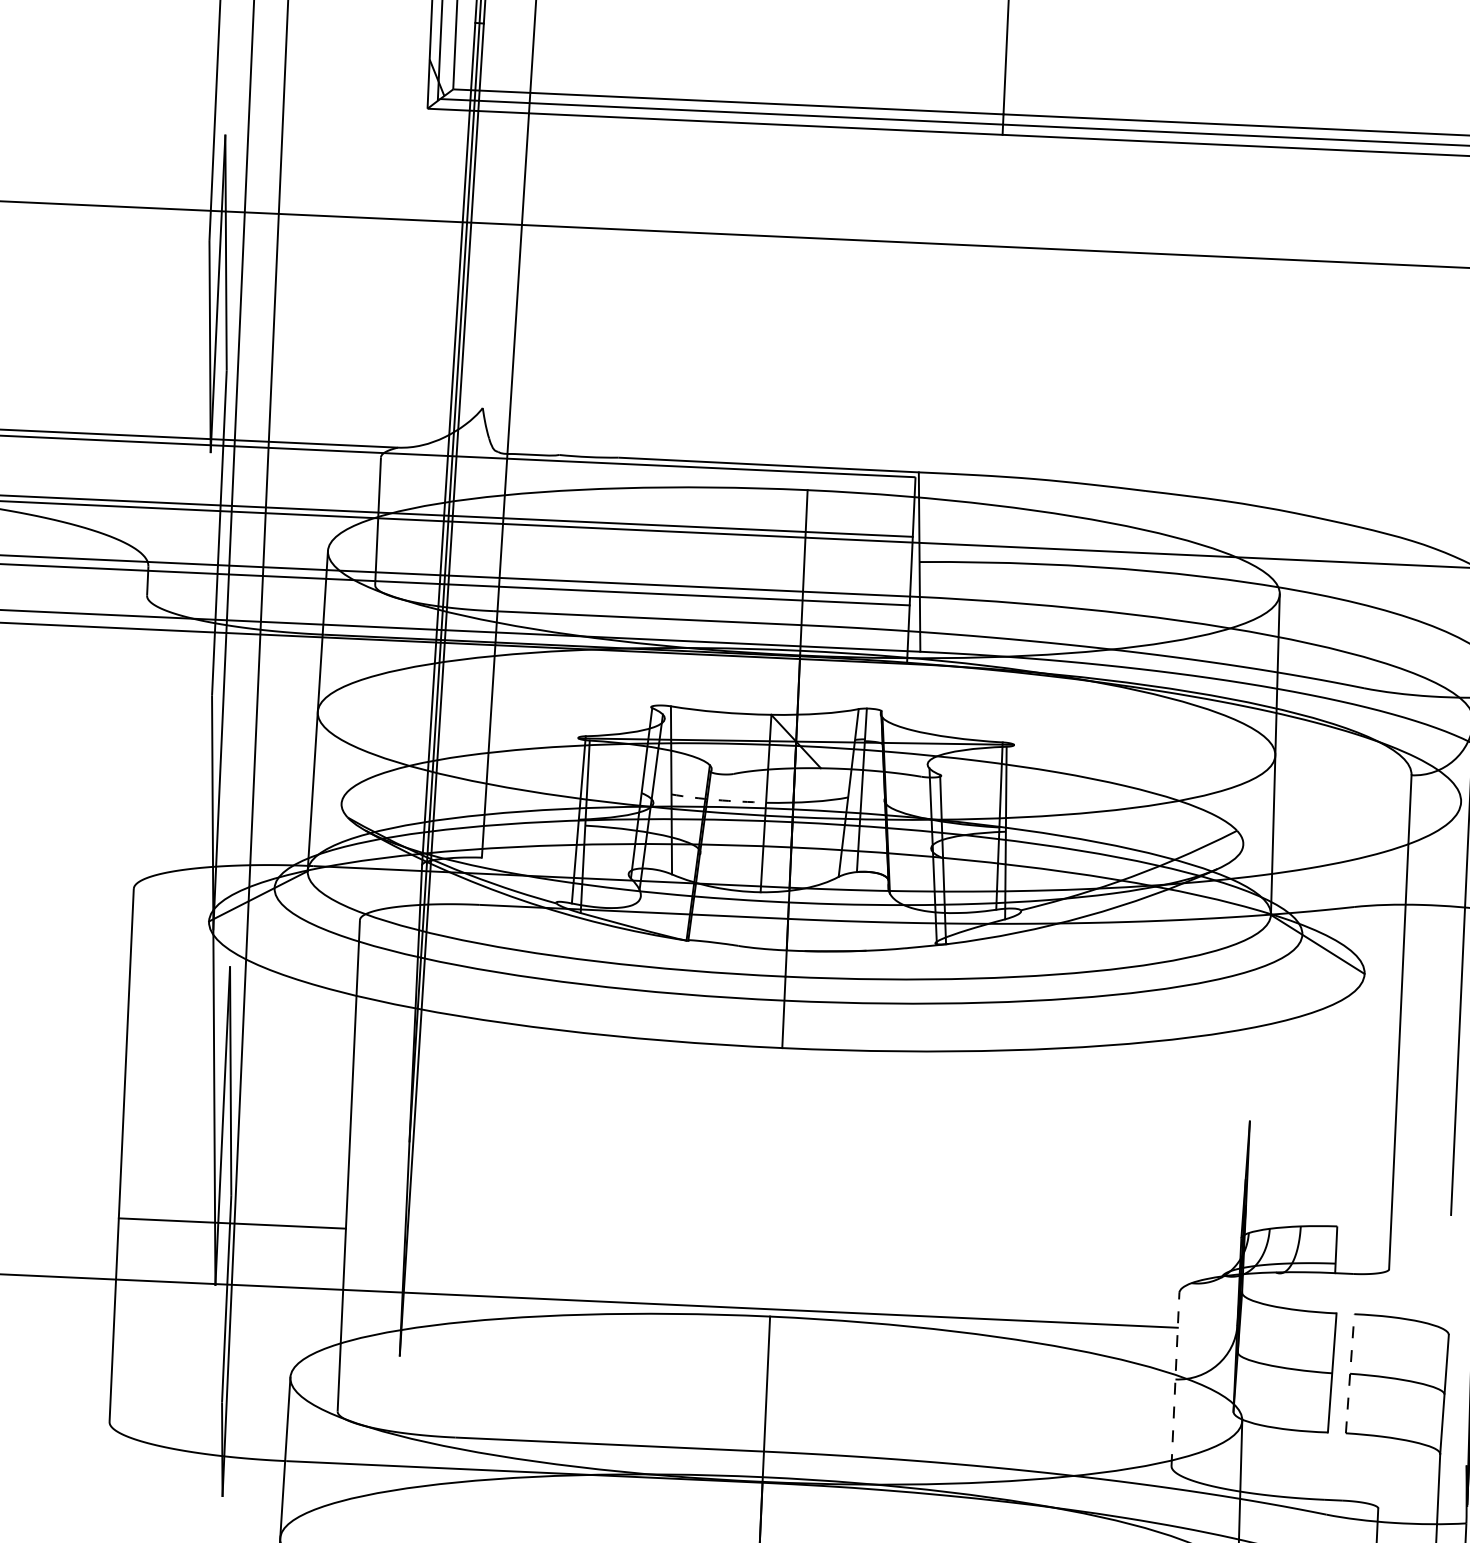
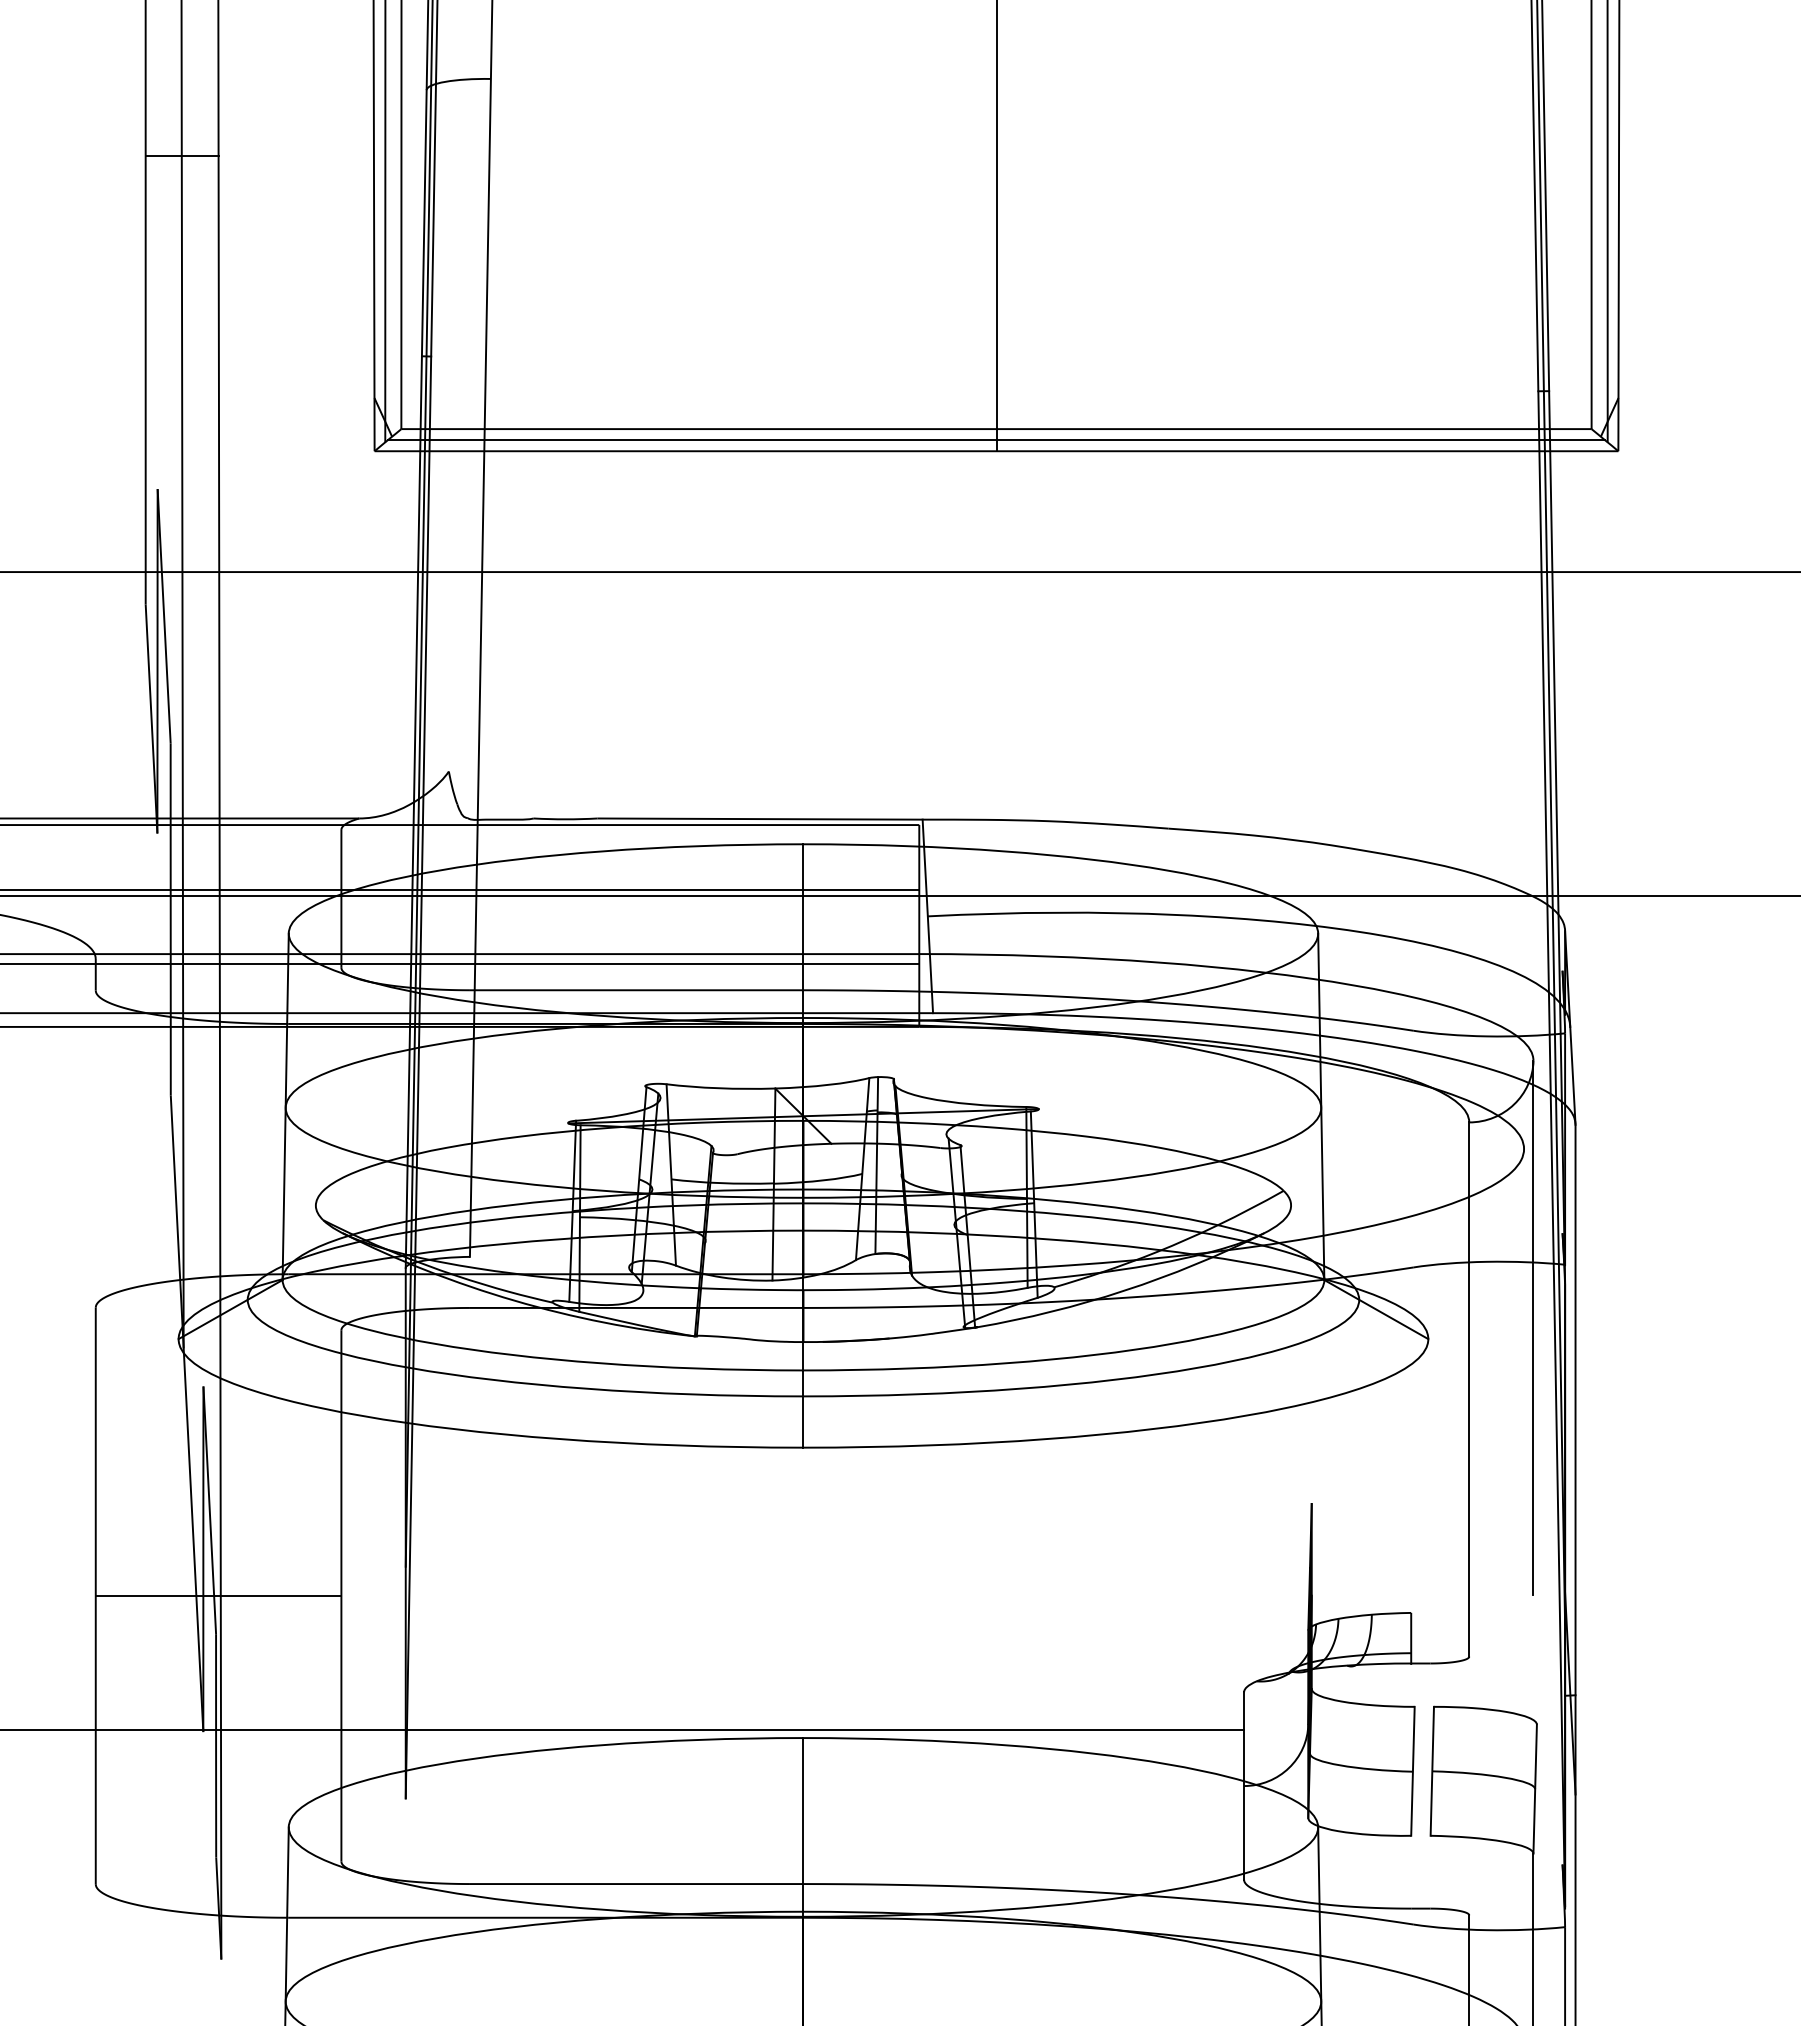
arc: (717, 800) -> (721, 1183), dashed -> solid
line: (232, 1223) -> (218, 1595), moved
line: (1350, 1372) -> (1432, 1770), dashed -> solid
line: (1175, 1379) -> (1244, 1786), dashed -> solid

